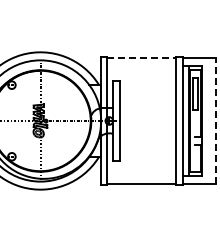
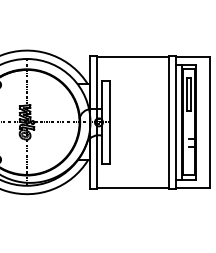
line: (142, 58) -> (133, 57), dashed -> solid
line: (215, 121) -> (209, 122), dashed -> solid

